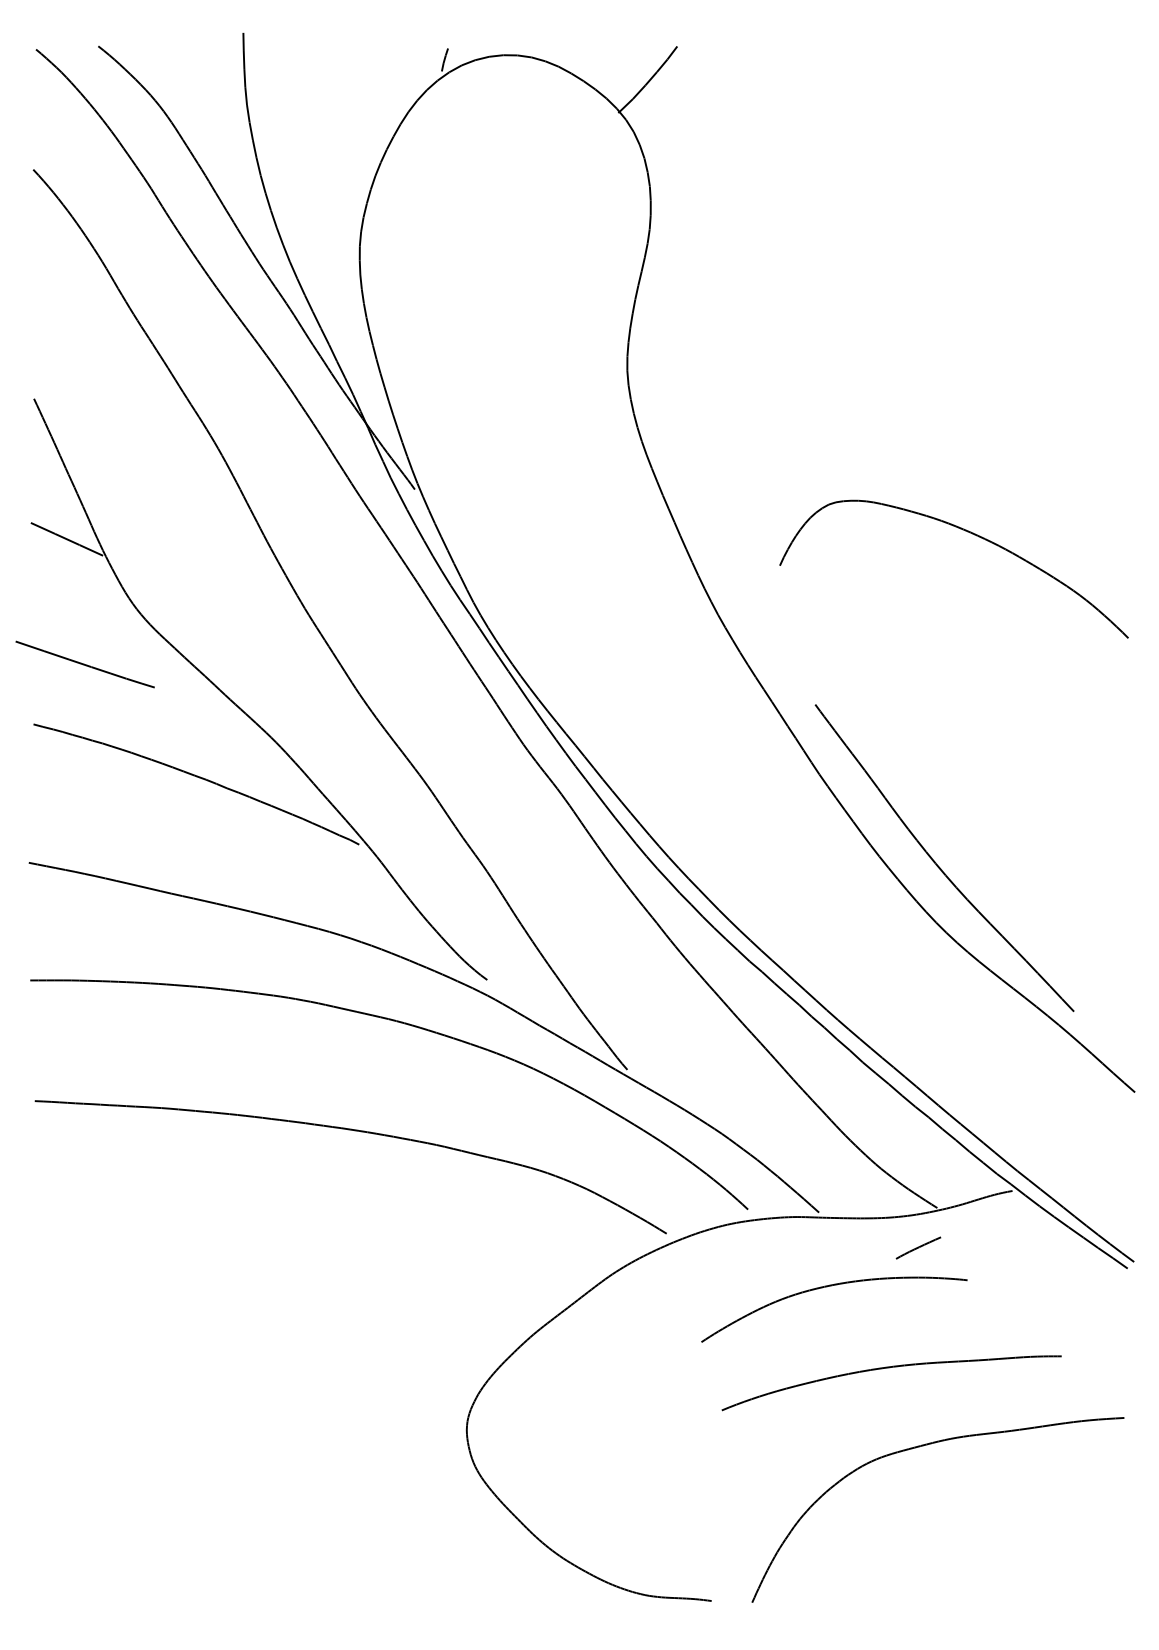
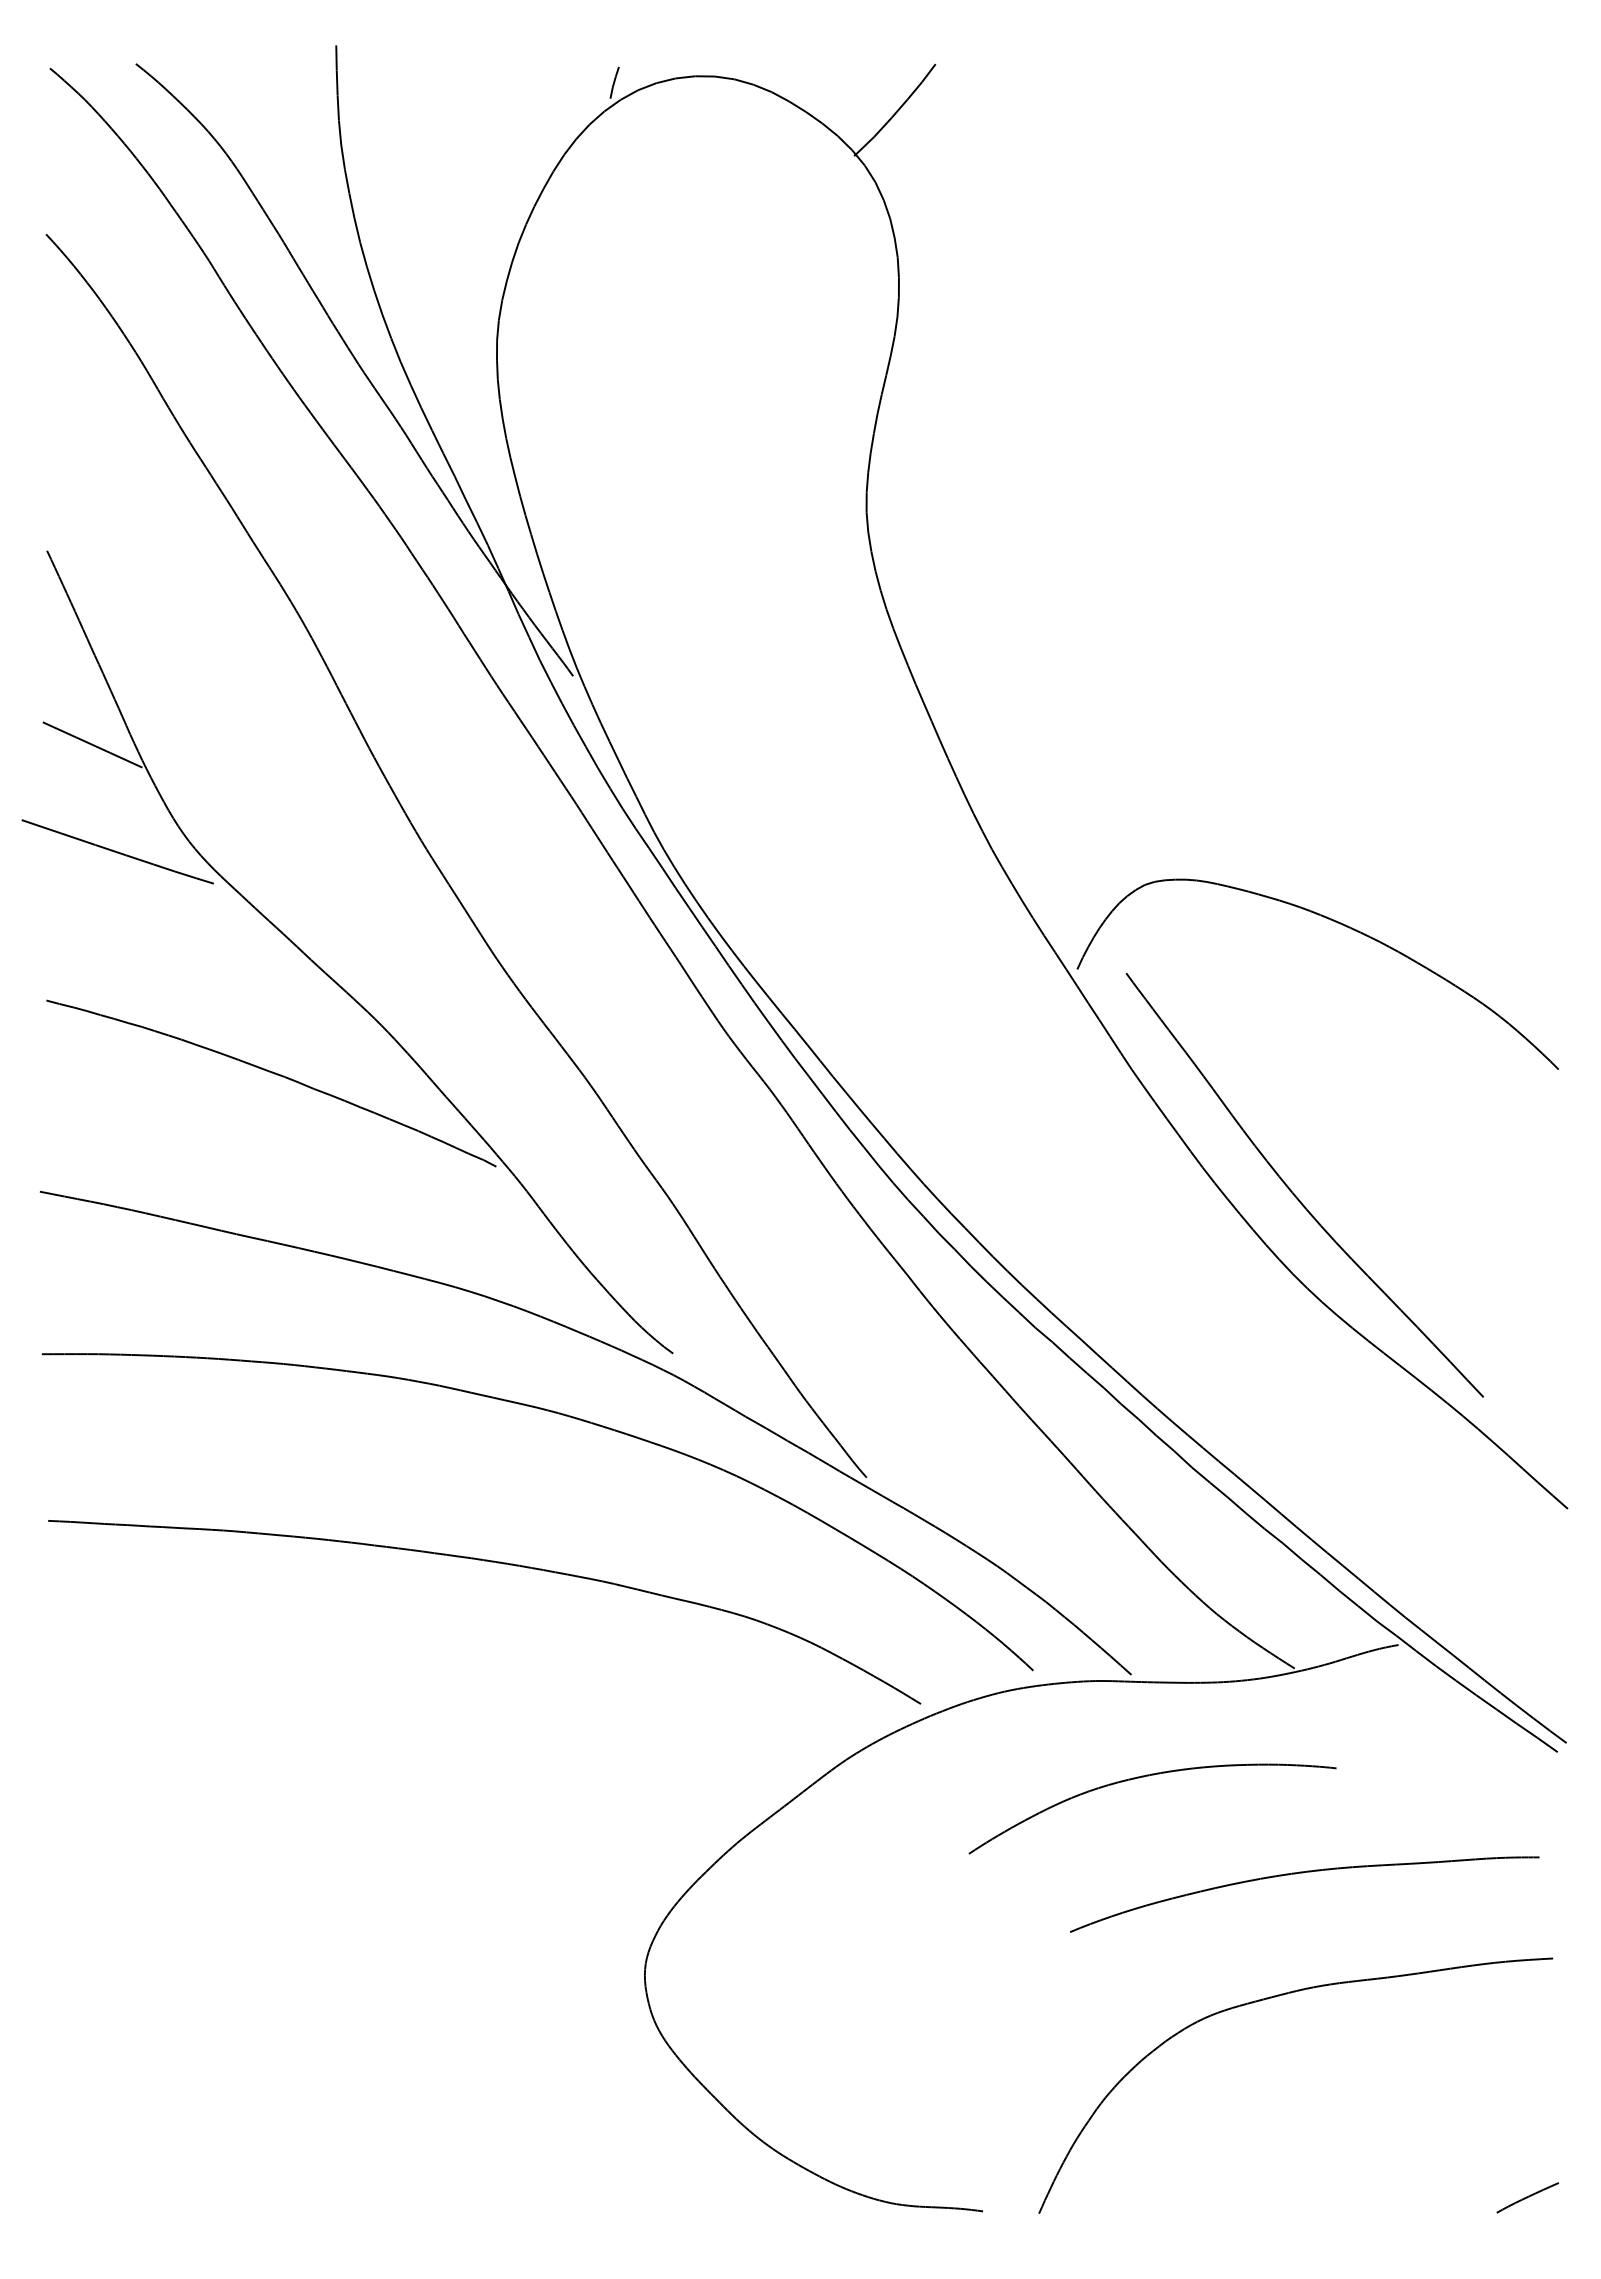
part: (968, 532) -> (1337, 923), moved
line: (85, 664) -> (117, 851), moved
line: (918, 1247) -> (1527, 2197), moved
part: (890, 1368) -> (1303, 1873), moved

